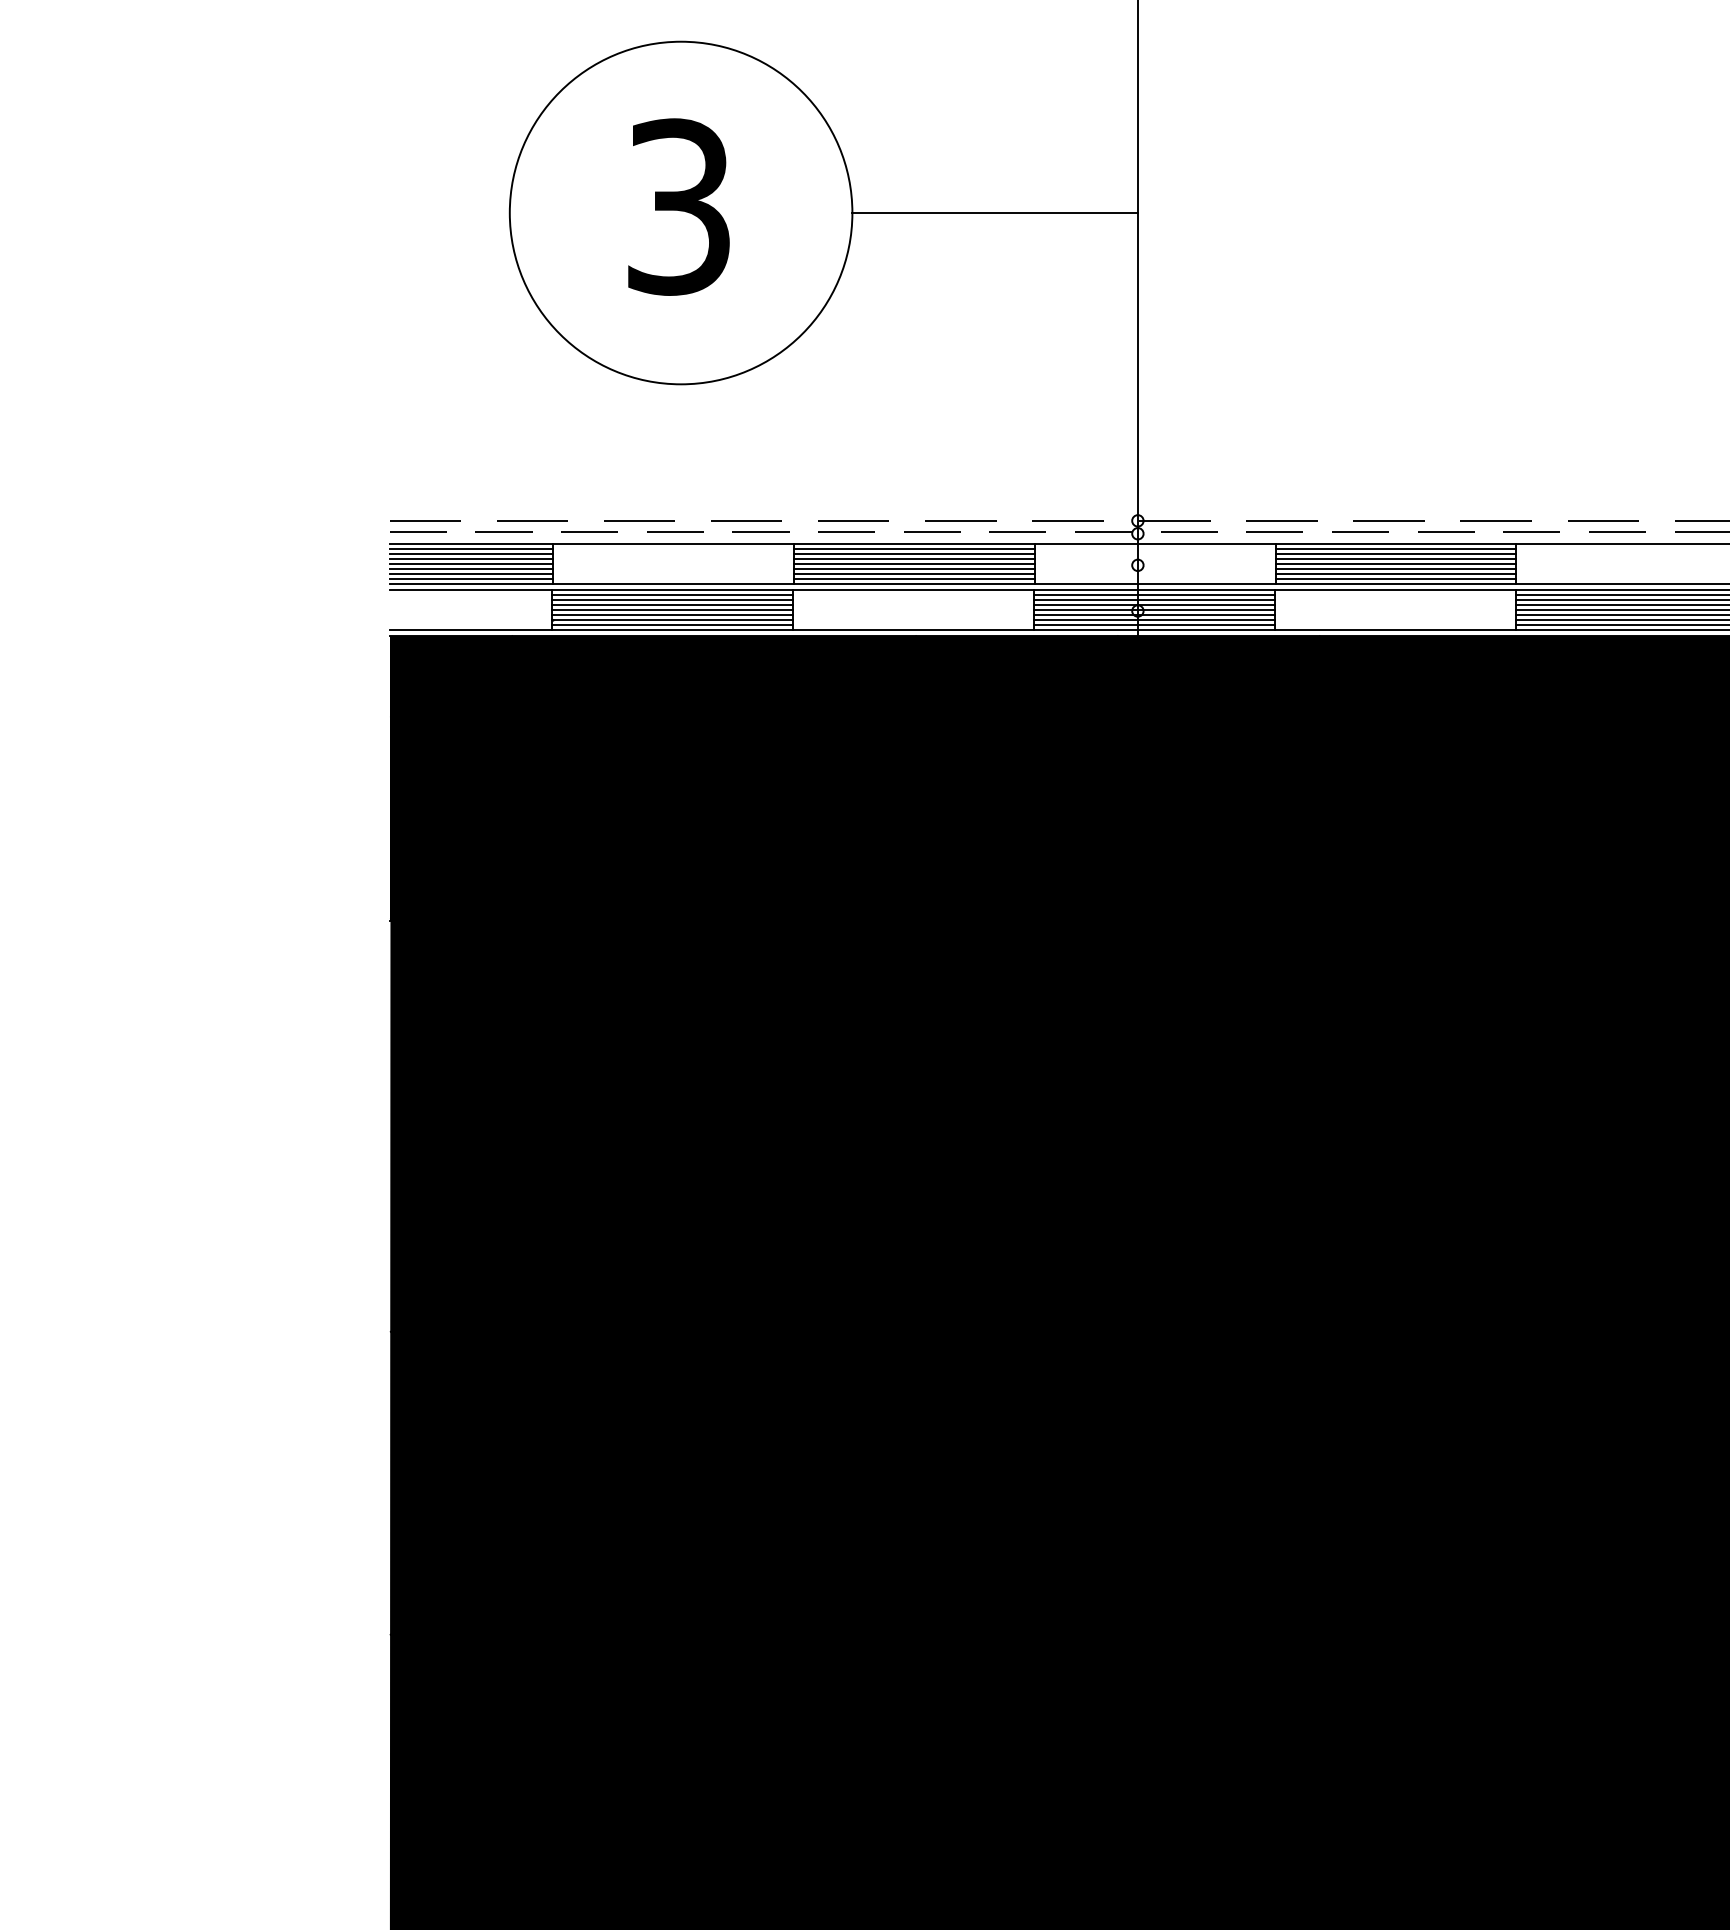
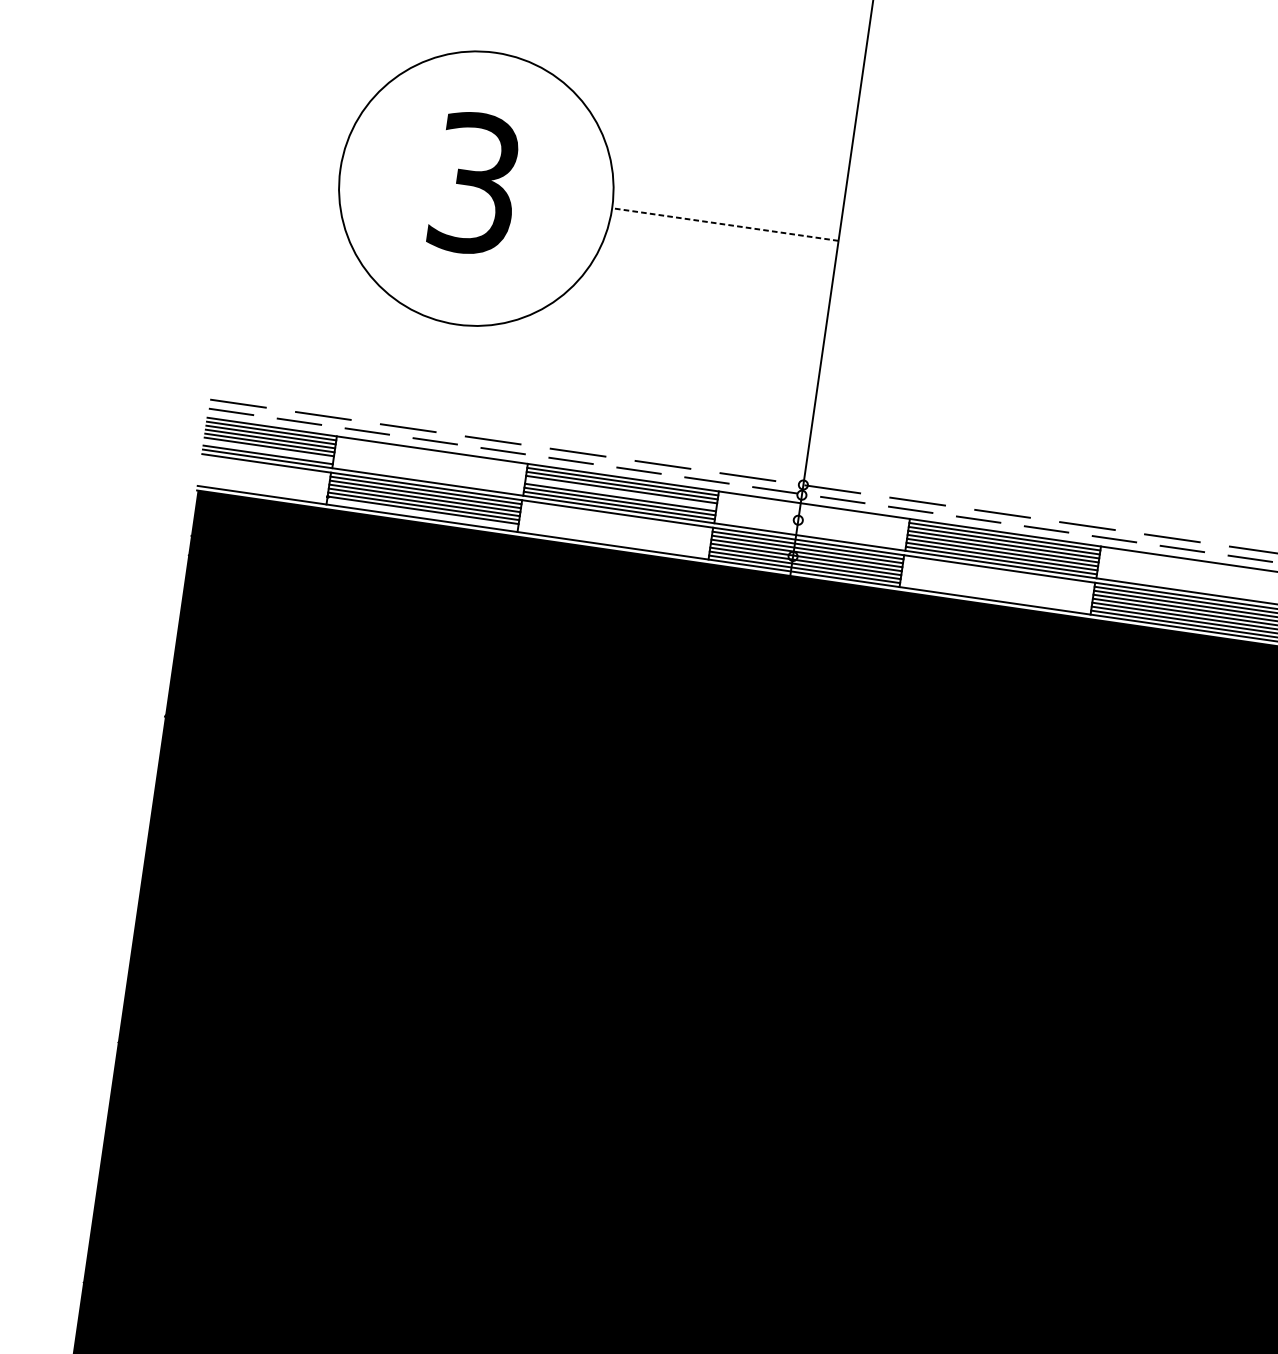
line: (995, 213) -> (725, 224), solid -> dashed
line: (913, 563) -> (620, 493), removed
line: (470, 573) -> (268, 450), removed
line: (672, 624) -> (422, 513), removed

